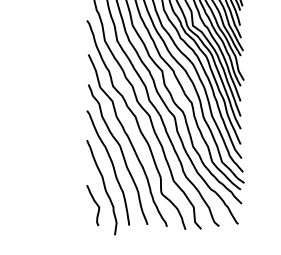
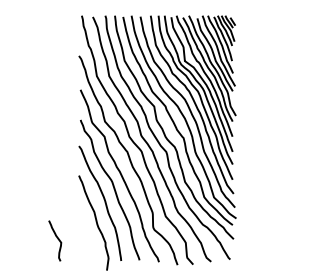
curve: (95, 204) -> (57, 239), moved

